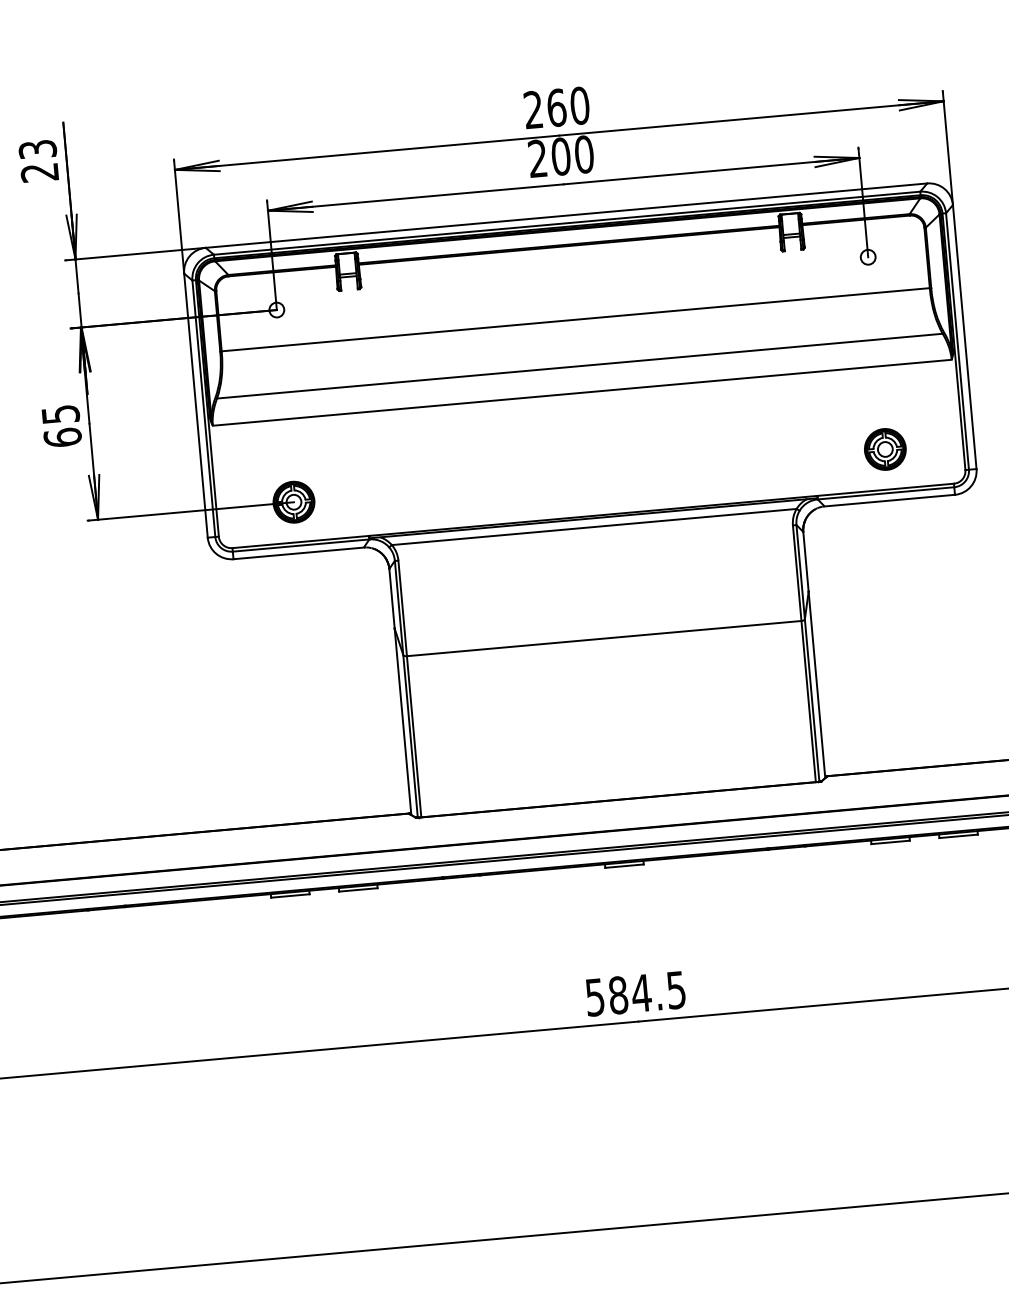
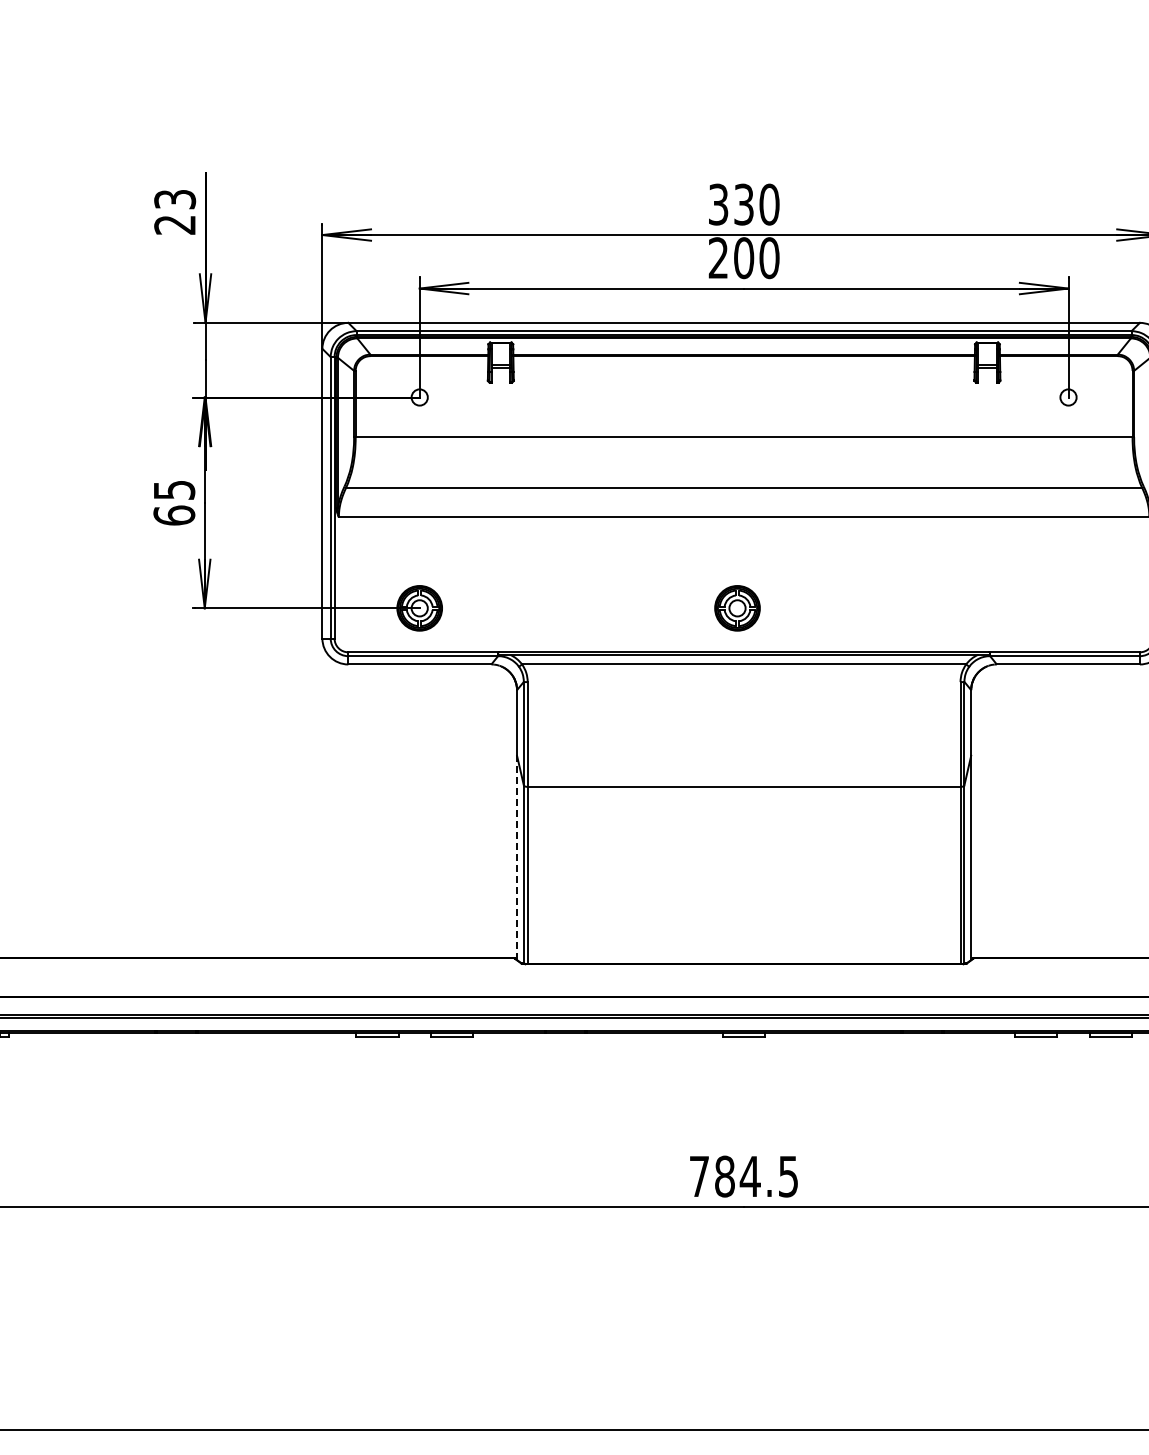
text: (545, 108) -> (731, 204), 260 -> 330
part: (885, 449) -> (737, 608), moved
line: (403, 721) -> (517, 857), solid -> dashed
text: (595, 997) -> (699, 1176), 584.5 -> 784.5

